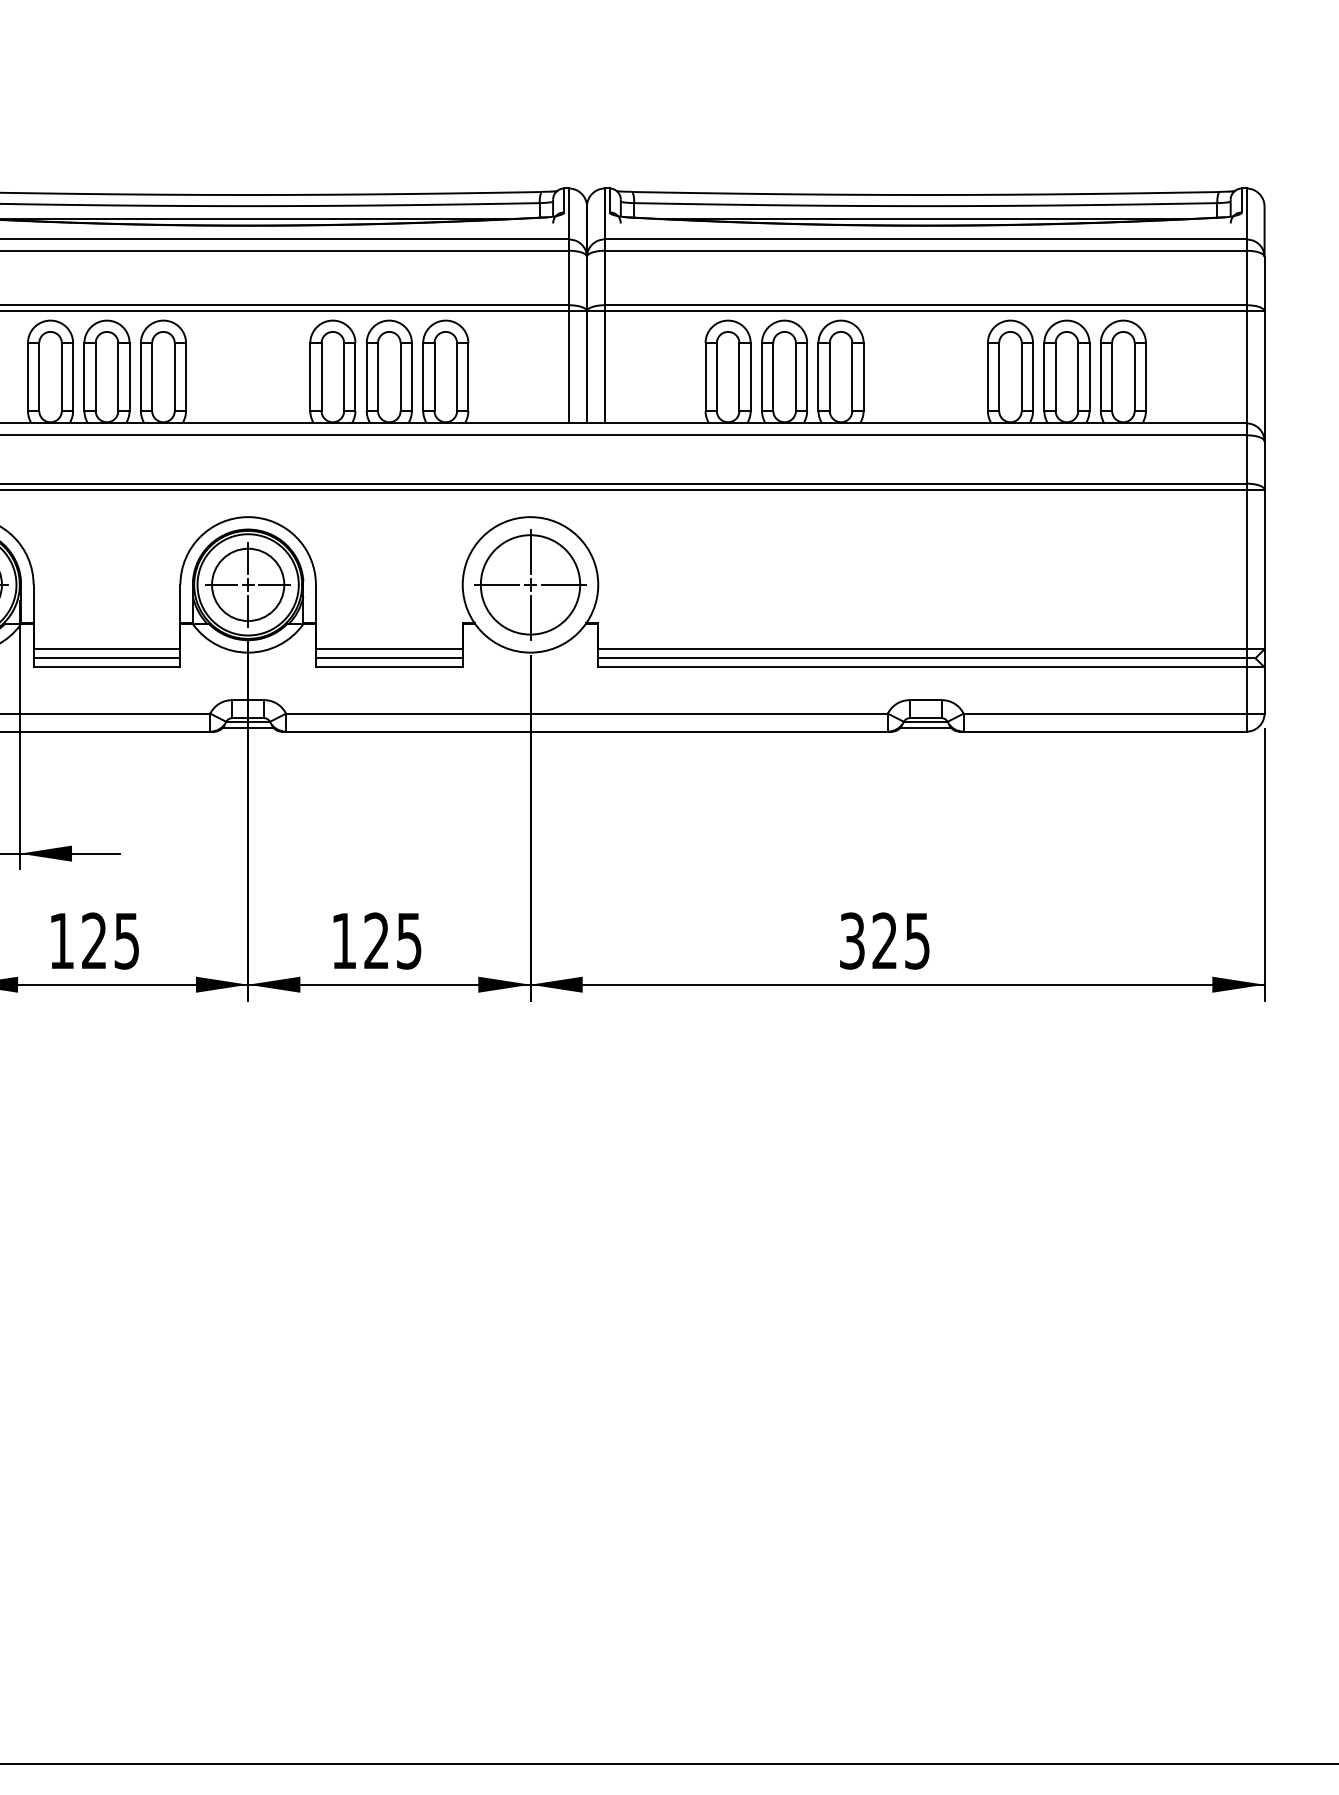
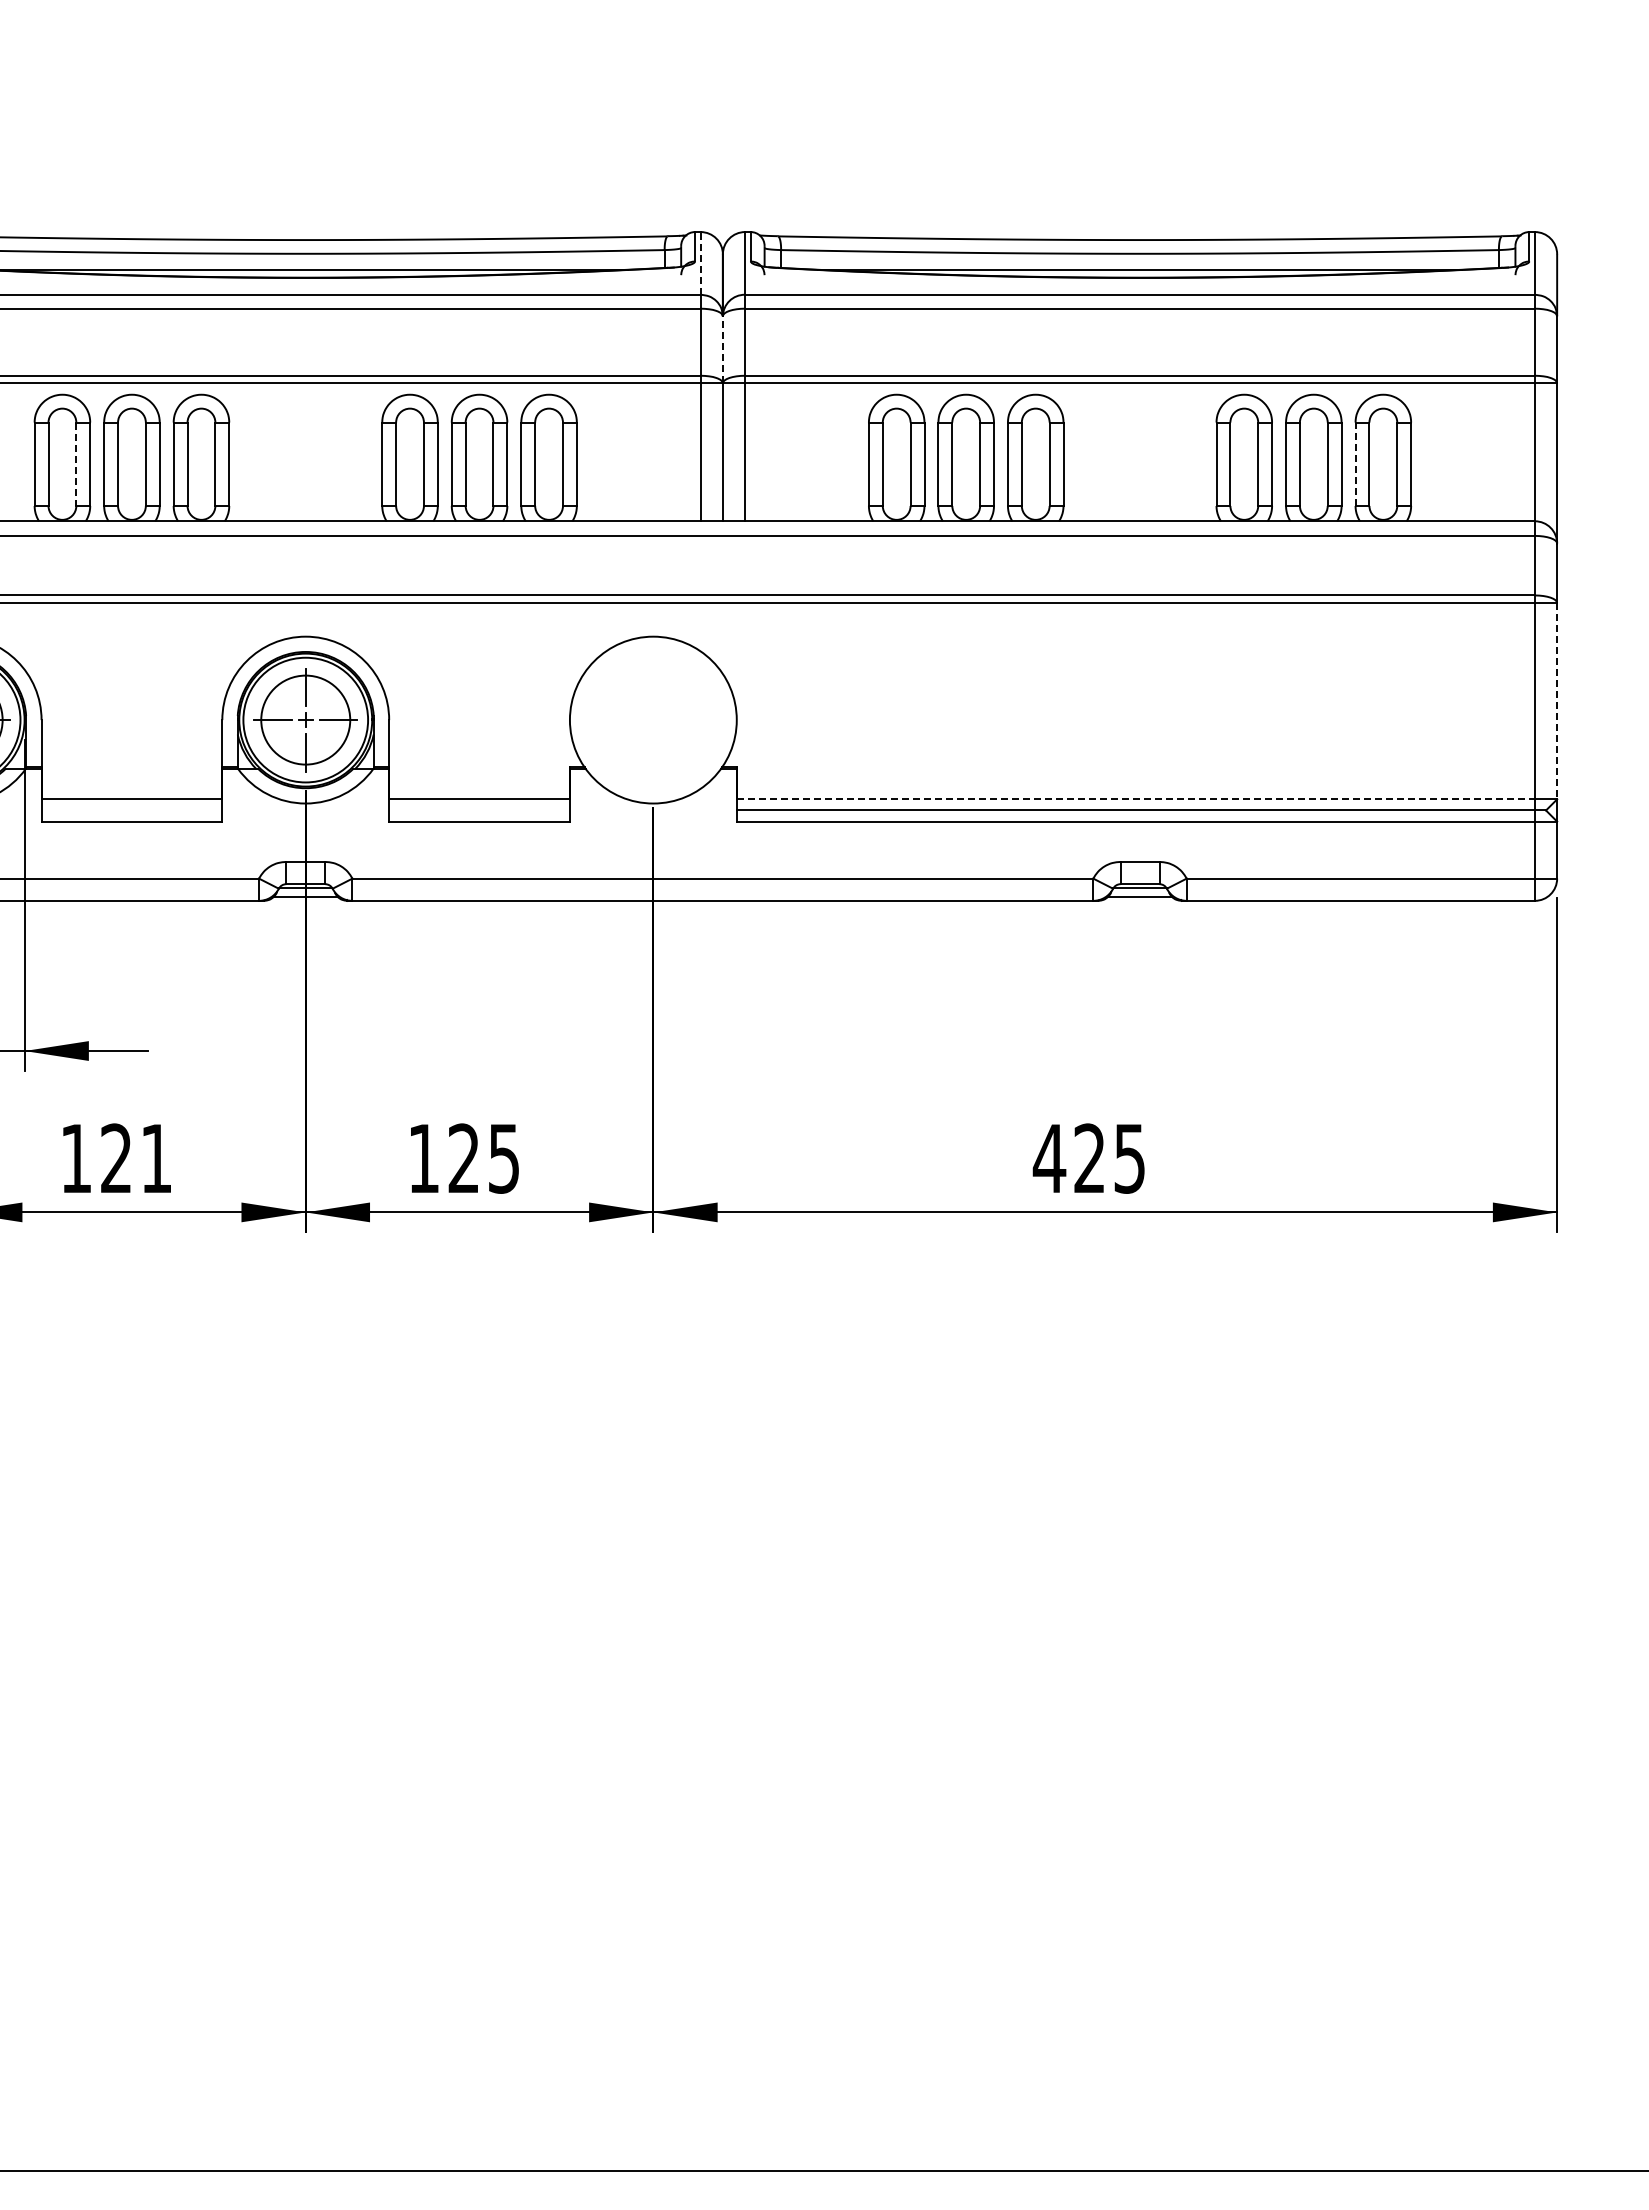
line: (568, 213) -> (700, 262), solid -> dashed
line: (586, 283) -> (722, 349), solid -> dashed
line: (61, 377) -> (76, 464), solid -> dashed
line: (1100, 377) -> (1355, 464), solid -> dashed
line: (1264, 569) -> (1557, 701), solid -> dashed
part: (530, 584) -> (653, 719), removed
line: (922, 649) -> (1136, 799), solid -> dashed
line: (106, 658) -> (131, 810), removed
line: (389, 658) -> (479, 810), removed
text: (126, 940) -> (156, 1158), 125 -> 121
text: (852, 940) -> (1049, 1158), 325 -> 425

